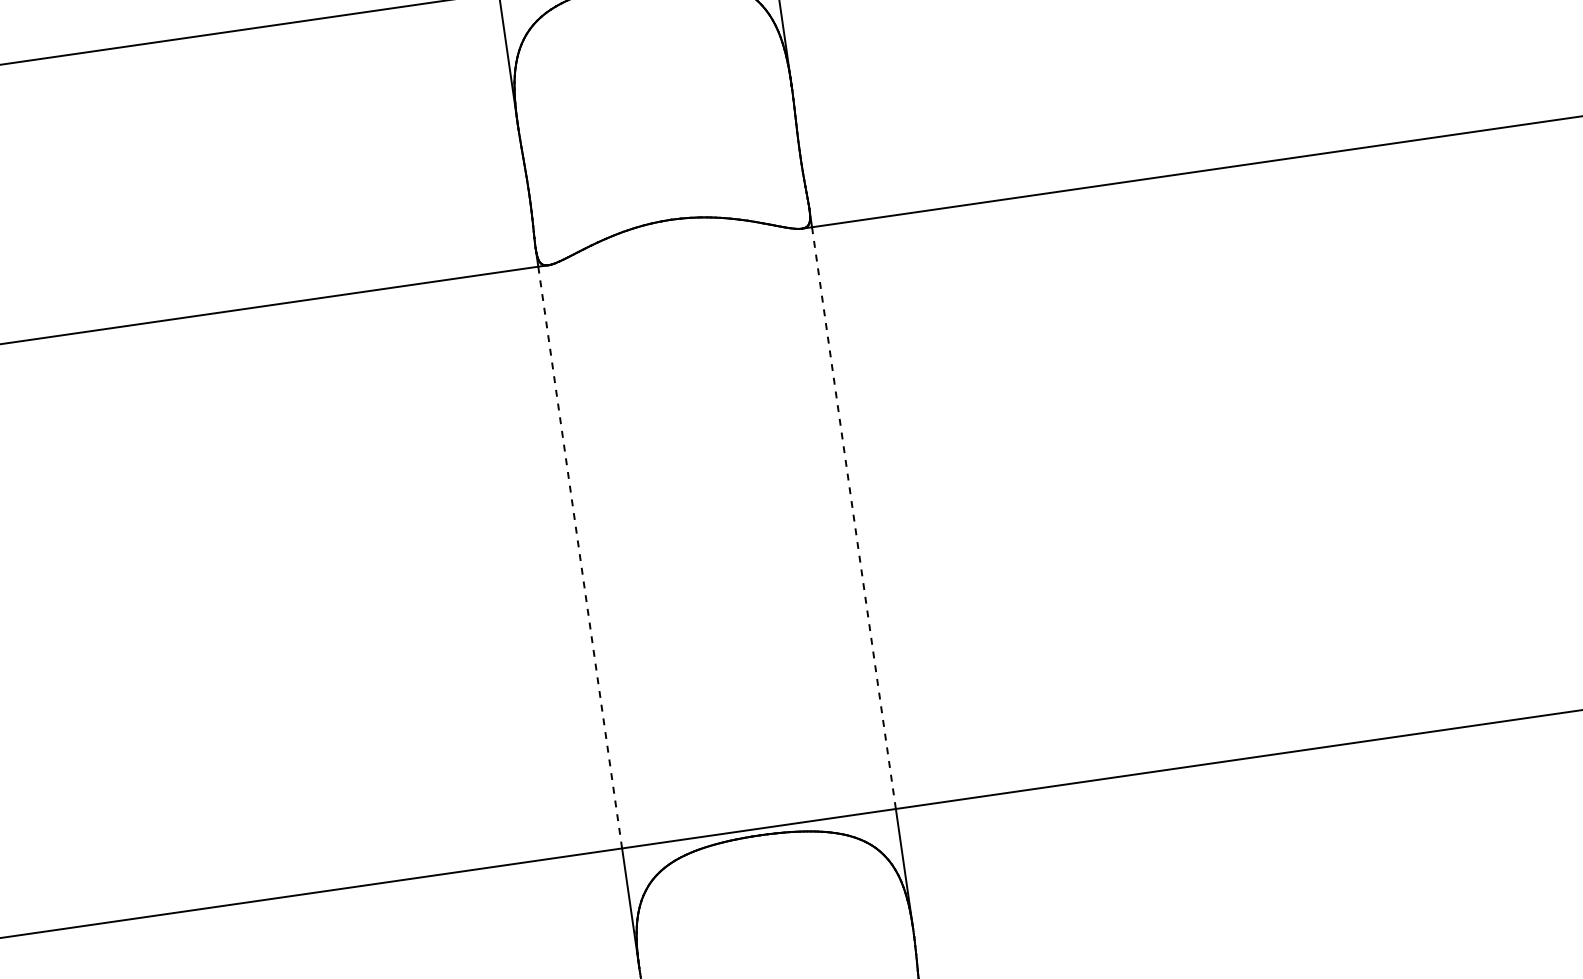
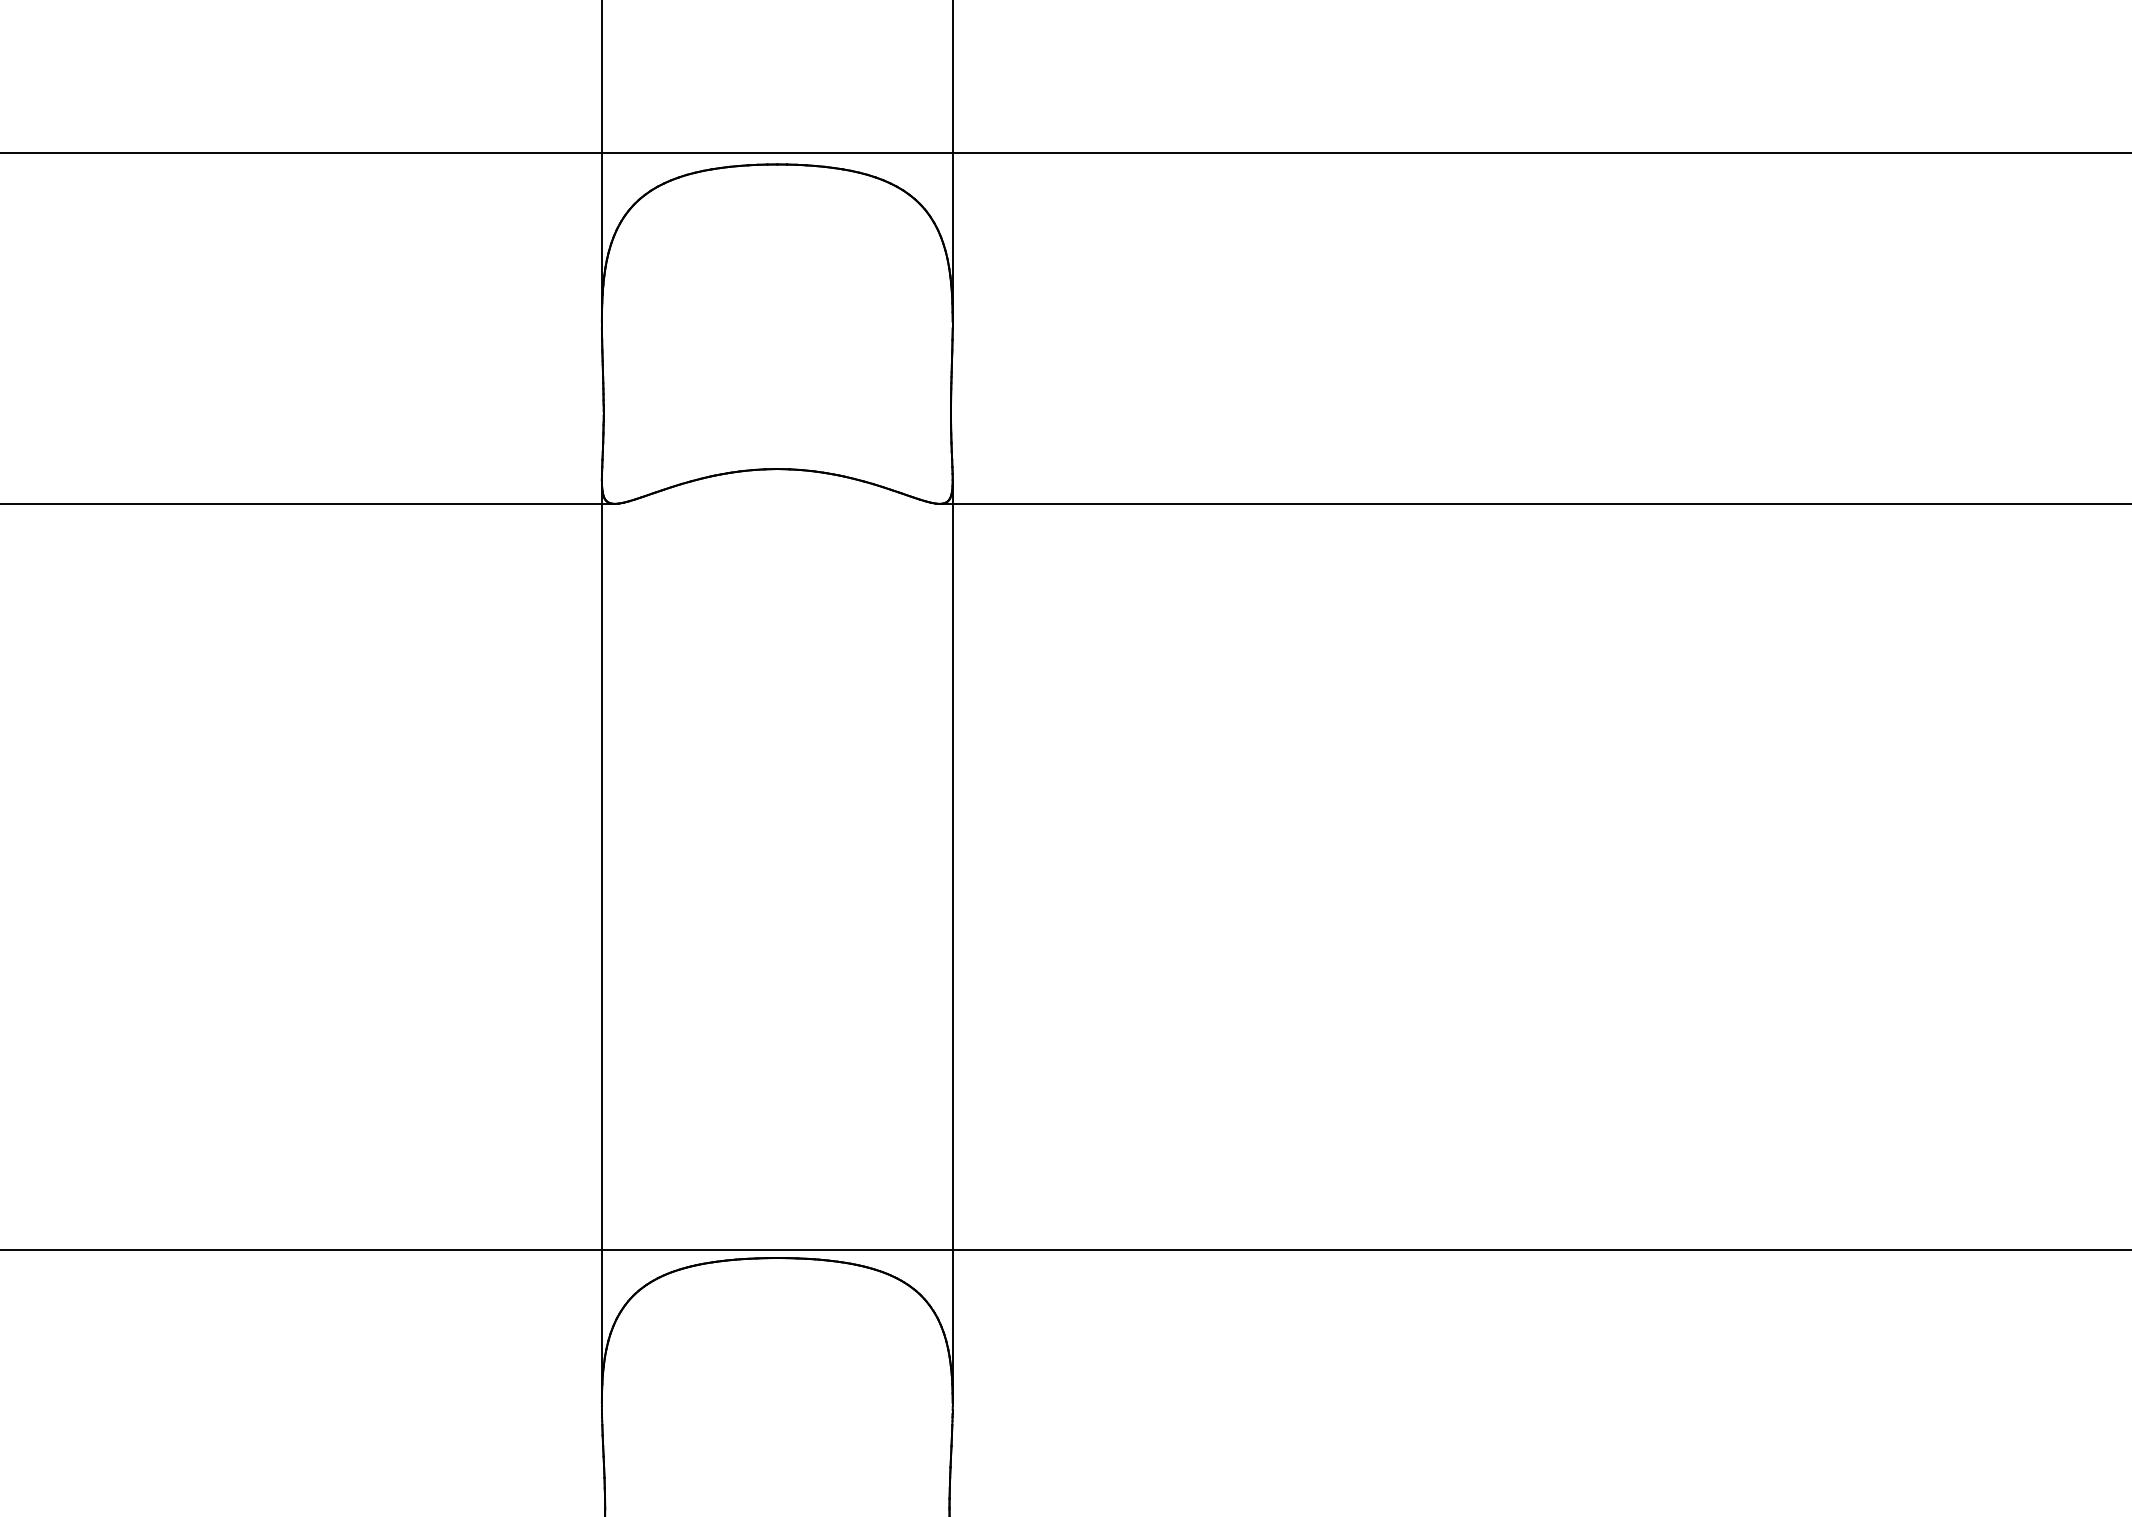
line: (853, 517) -> (952, 876), dashed -> solid
line: (579, 557) -> (601, 876), dashed -> solid

